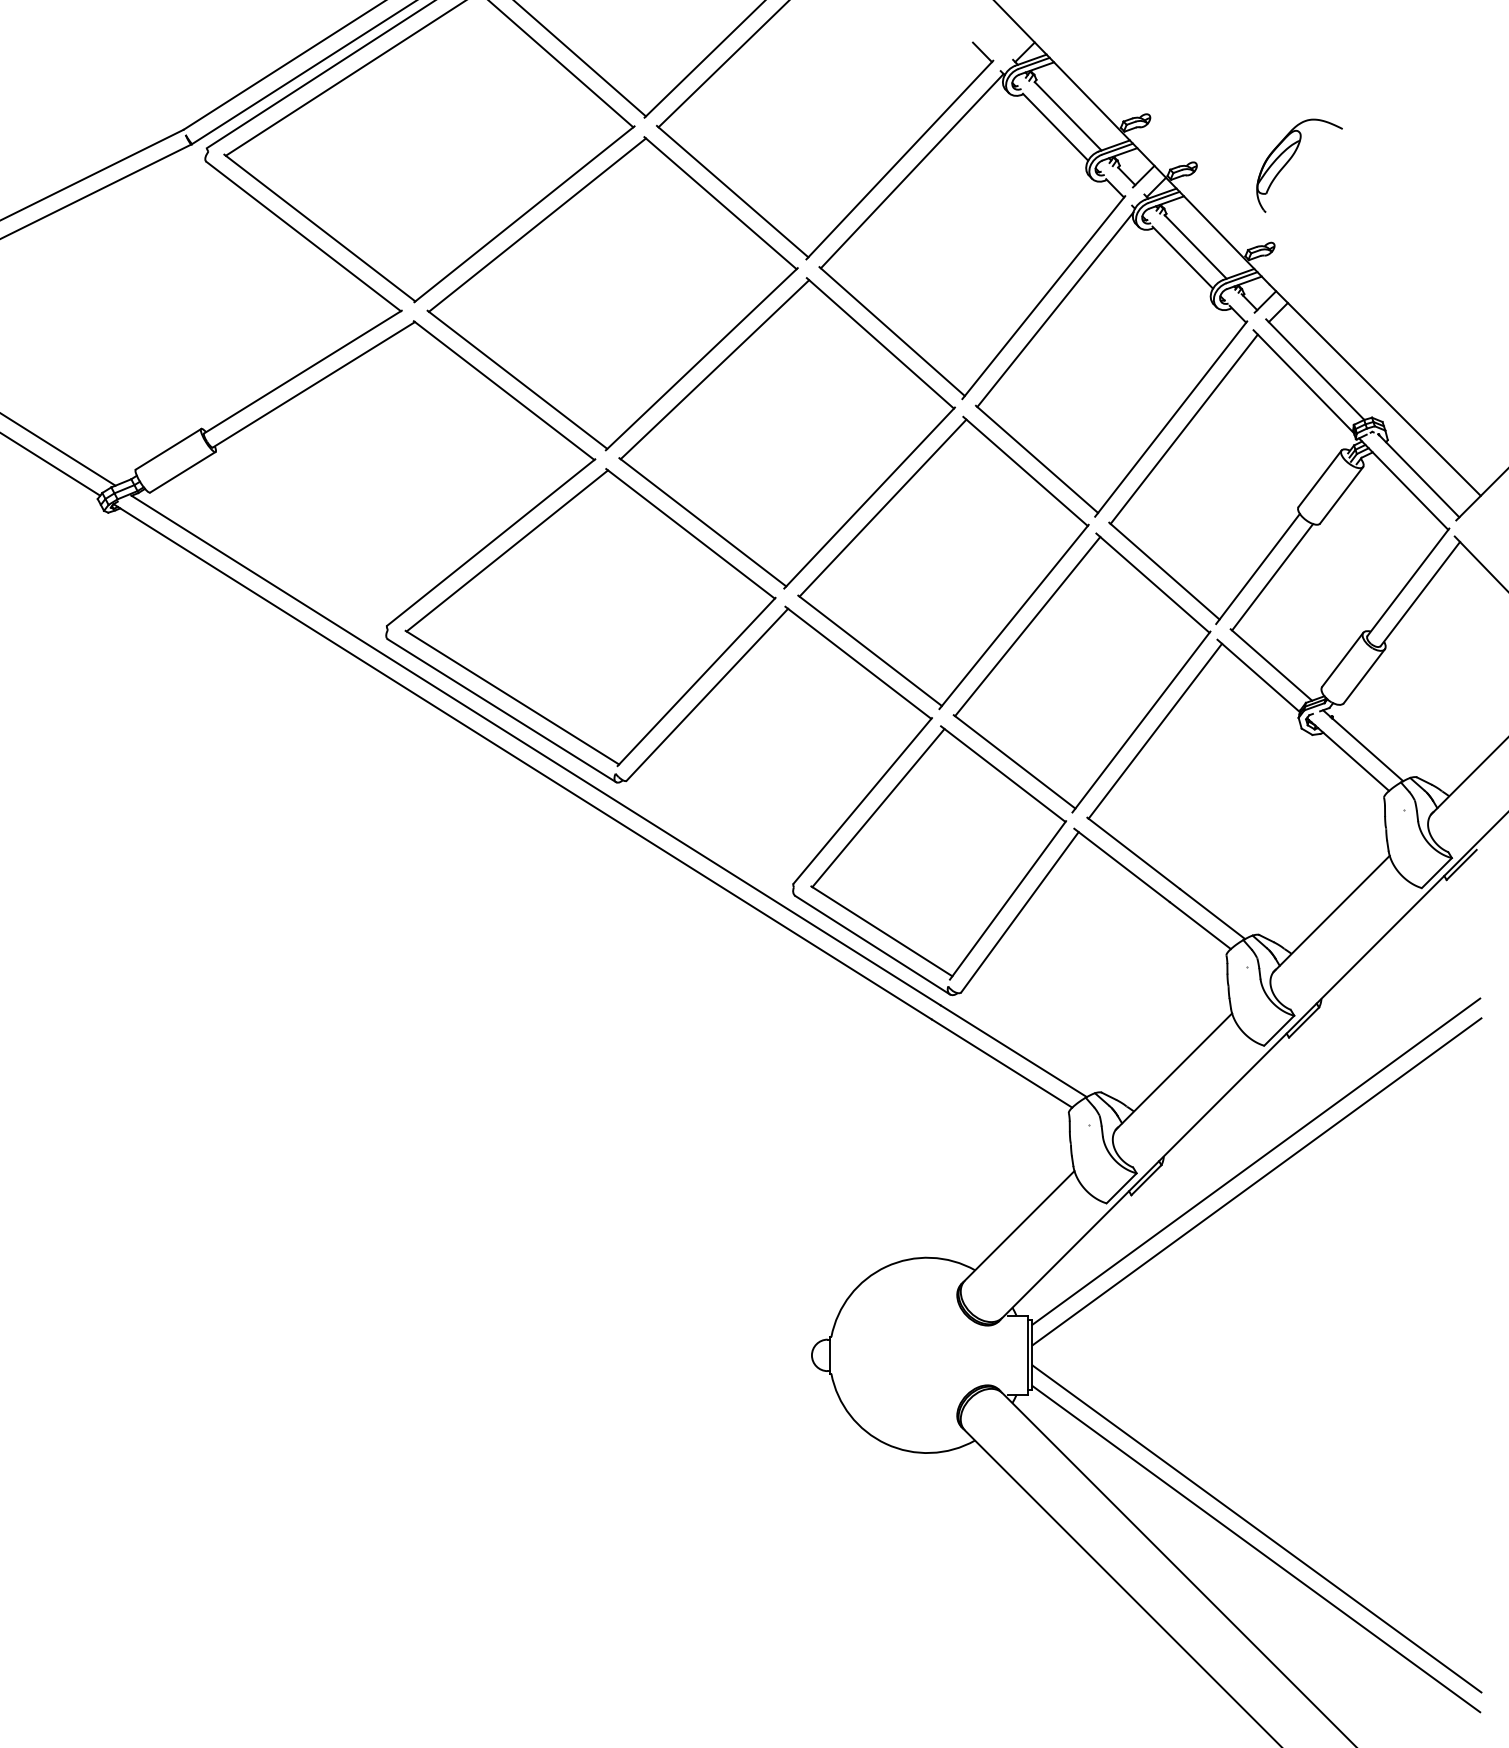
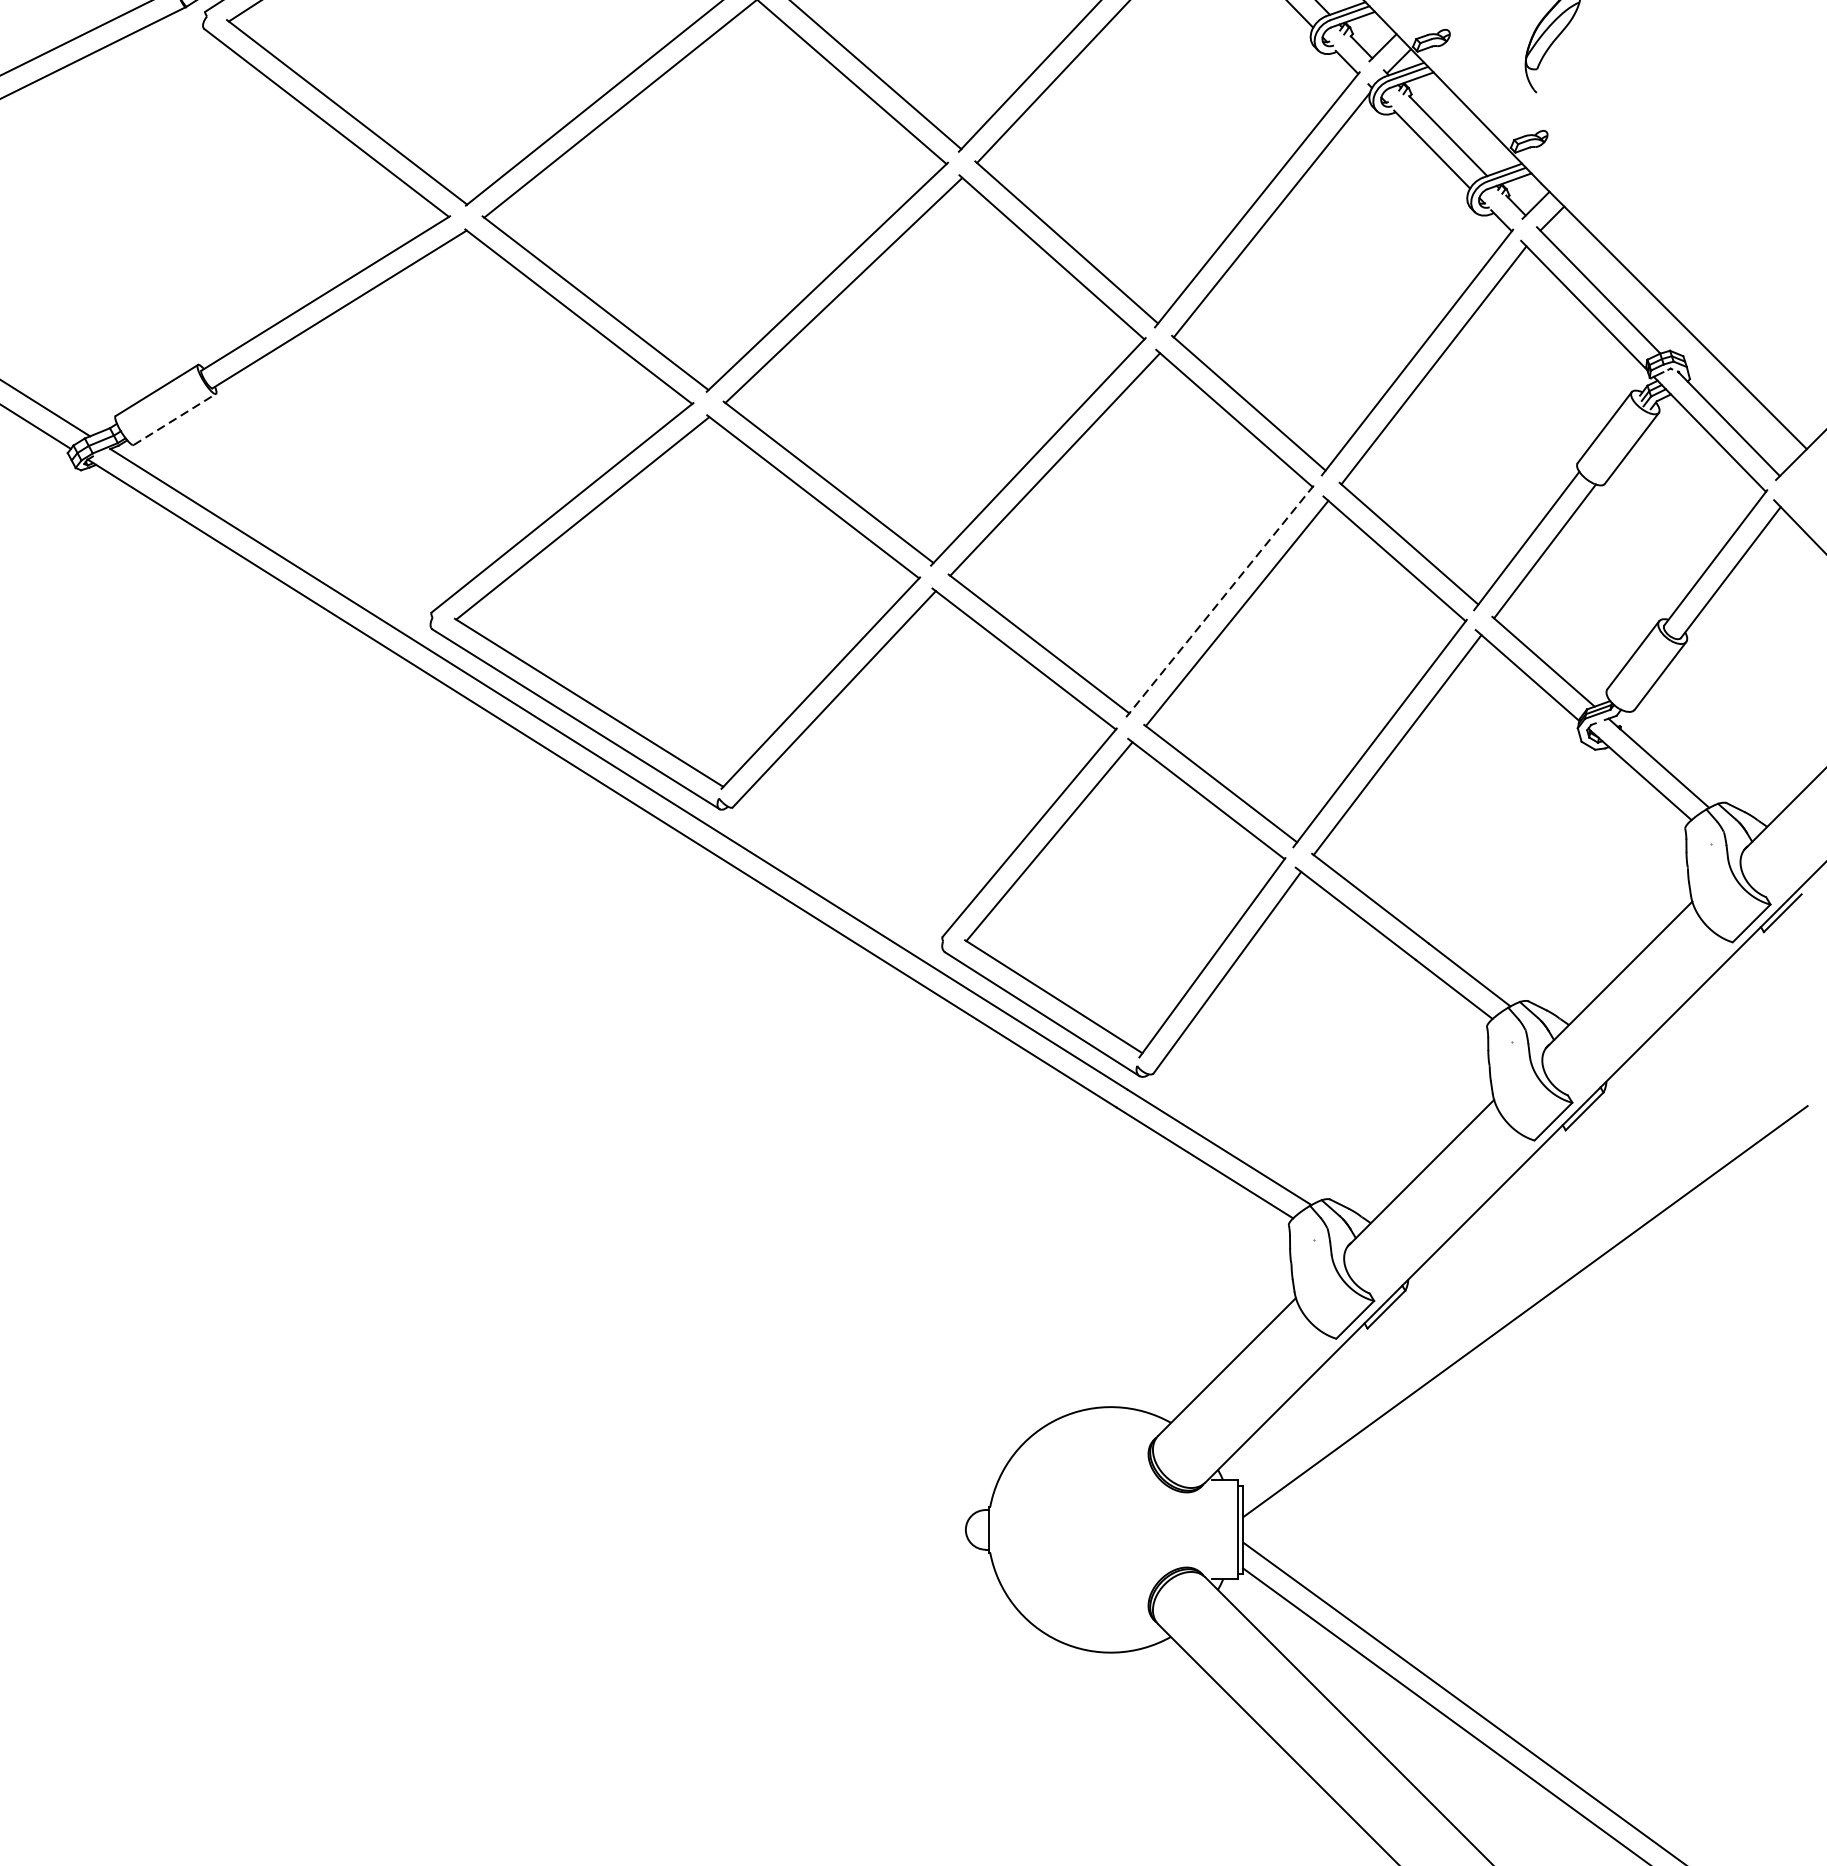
line: (183, 472) -> (175, 419), solid -> dashed
line: (1014, 616) -> (1220, 600), solid -> dashed
line: (1256, 1161) -> (1524, 1286), removed

